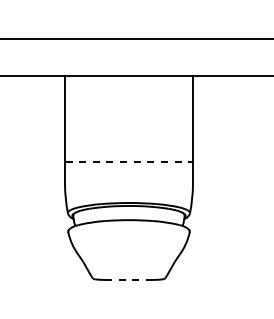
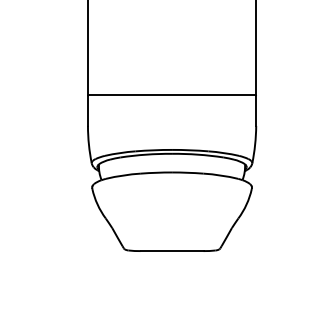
line: (129, 161) -> (172, 95), dashed -> solid
line: (129, 279) -> (172, 250), dashed -> solid

